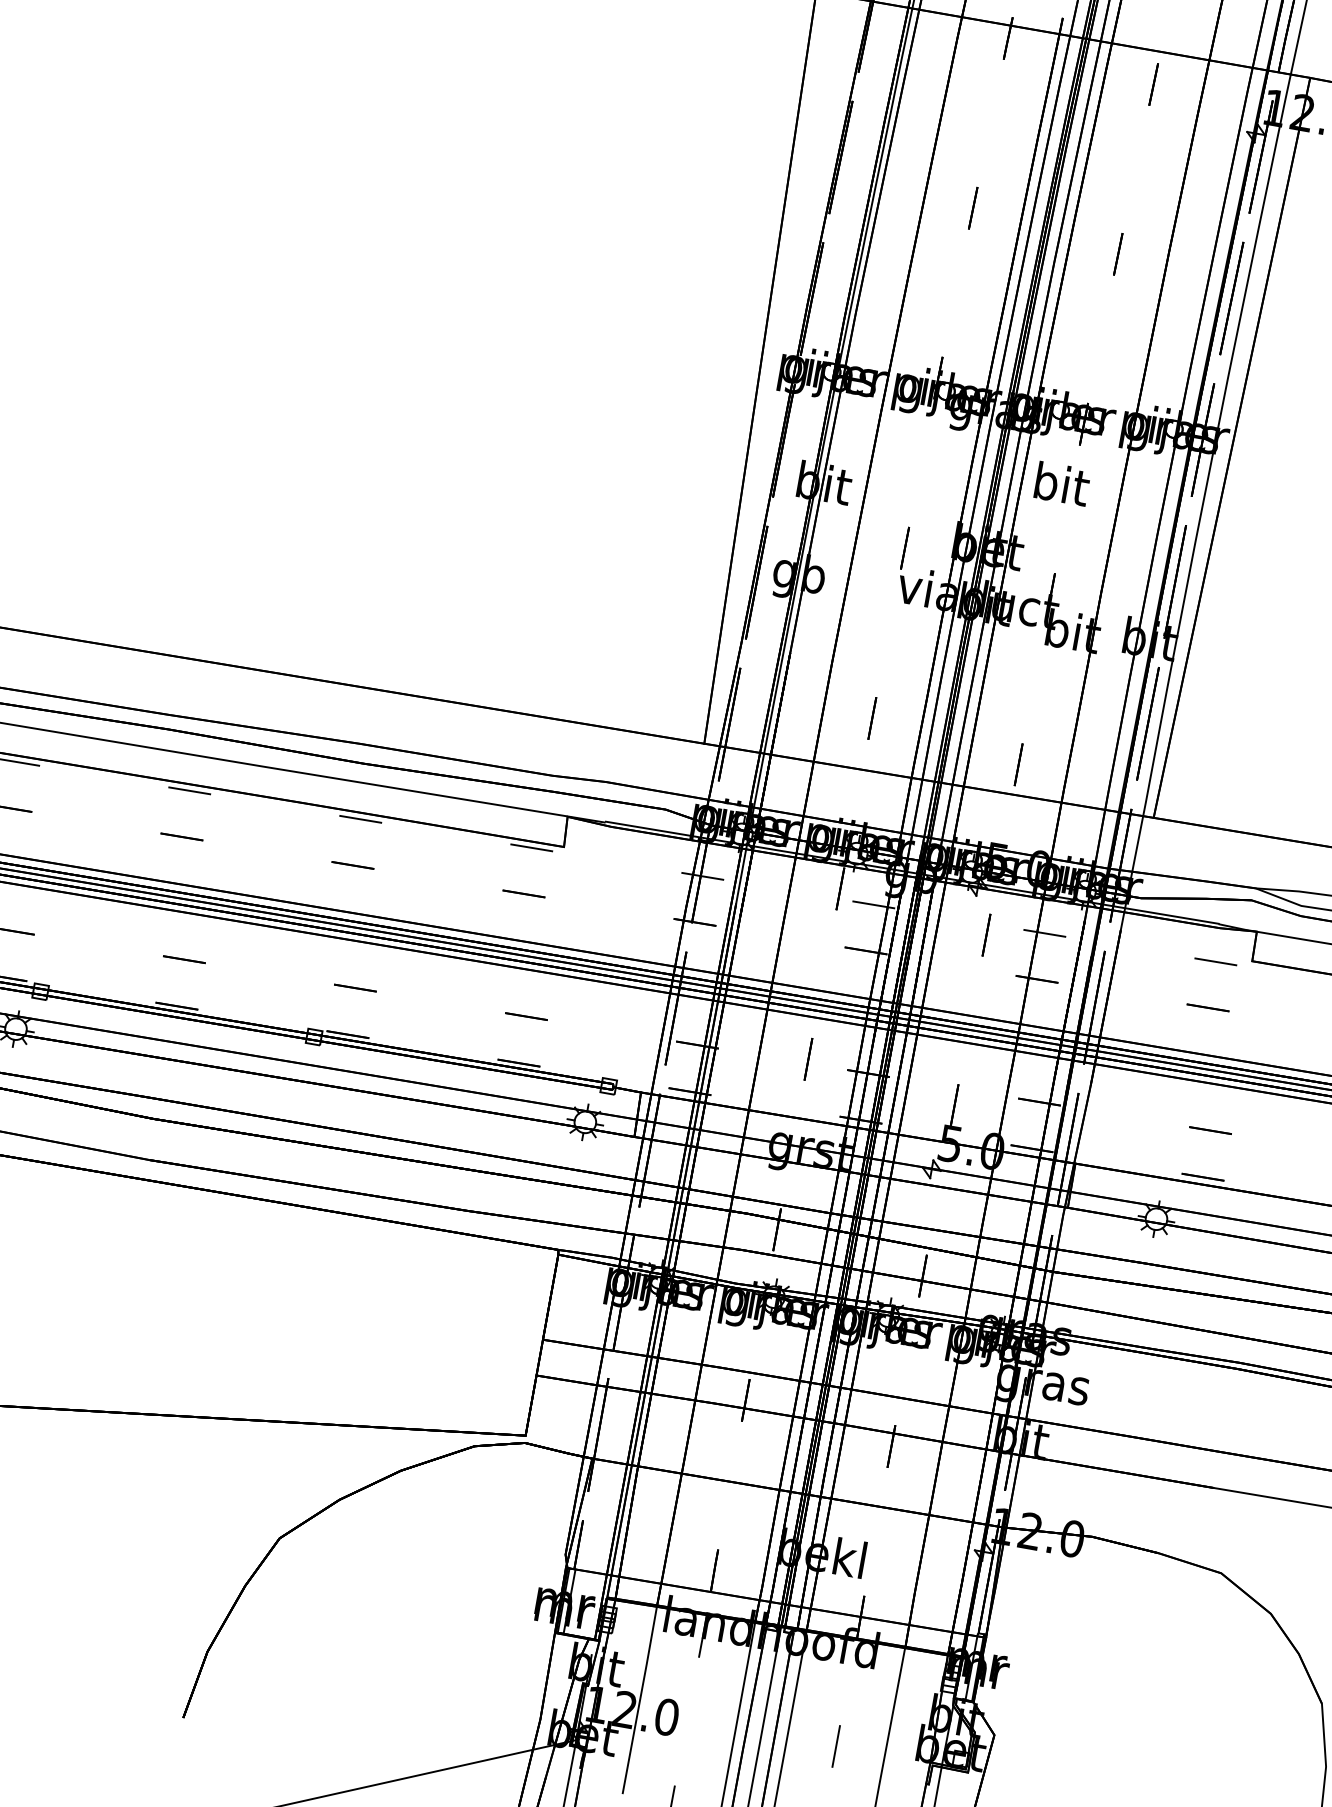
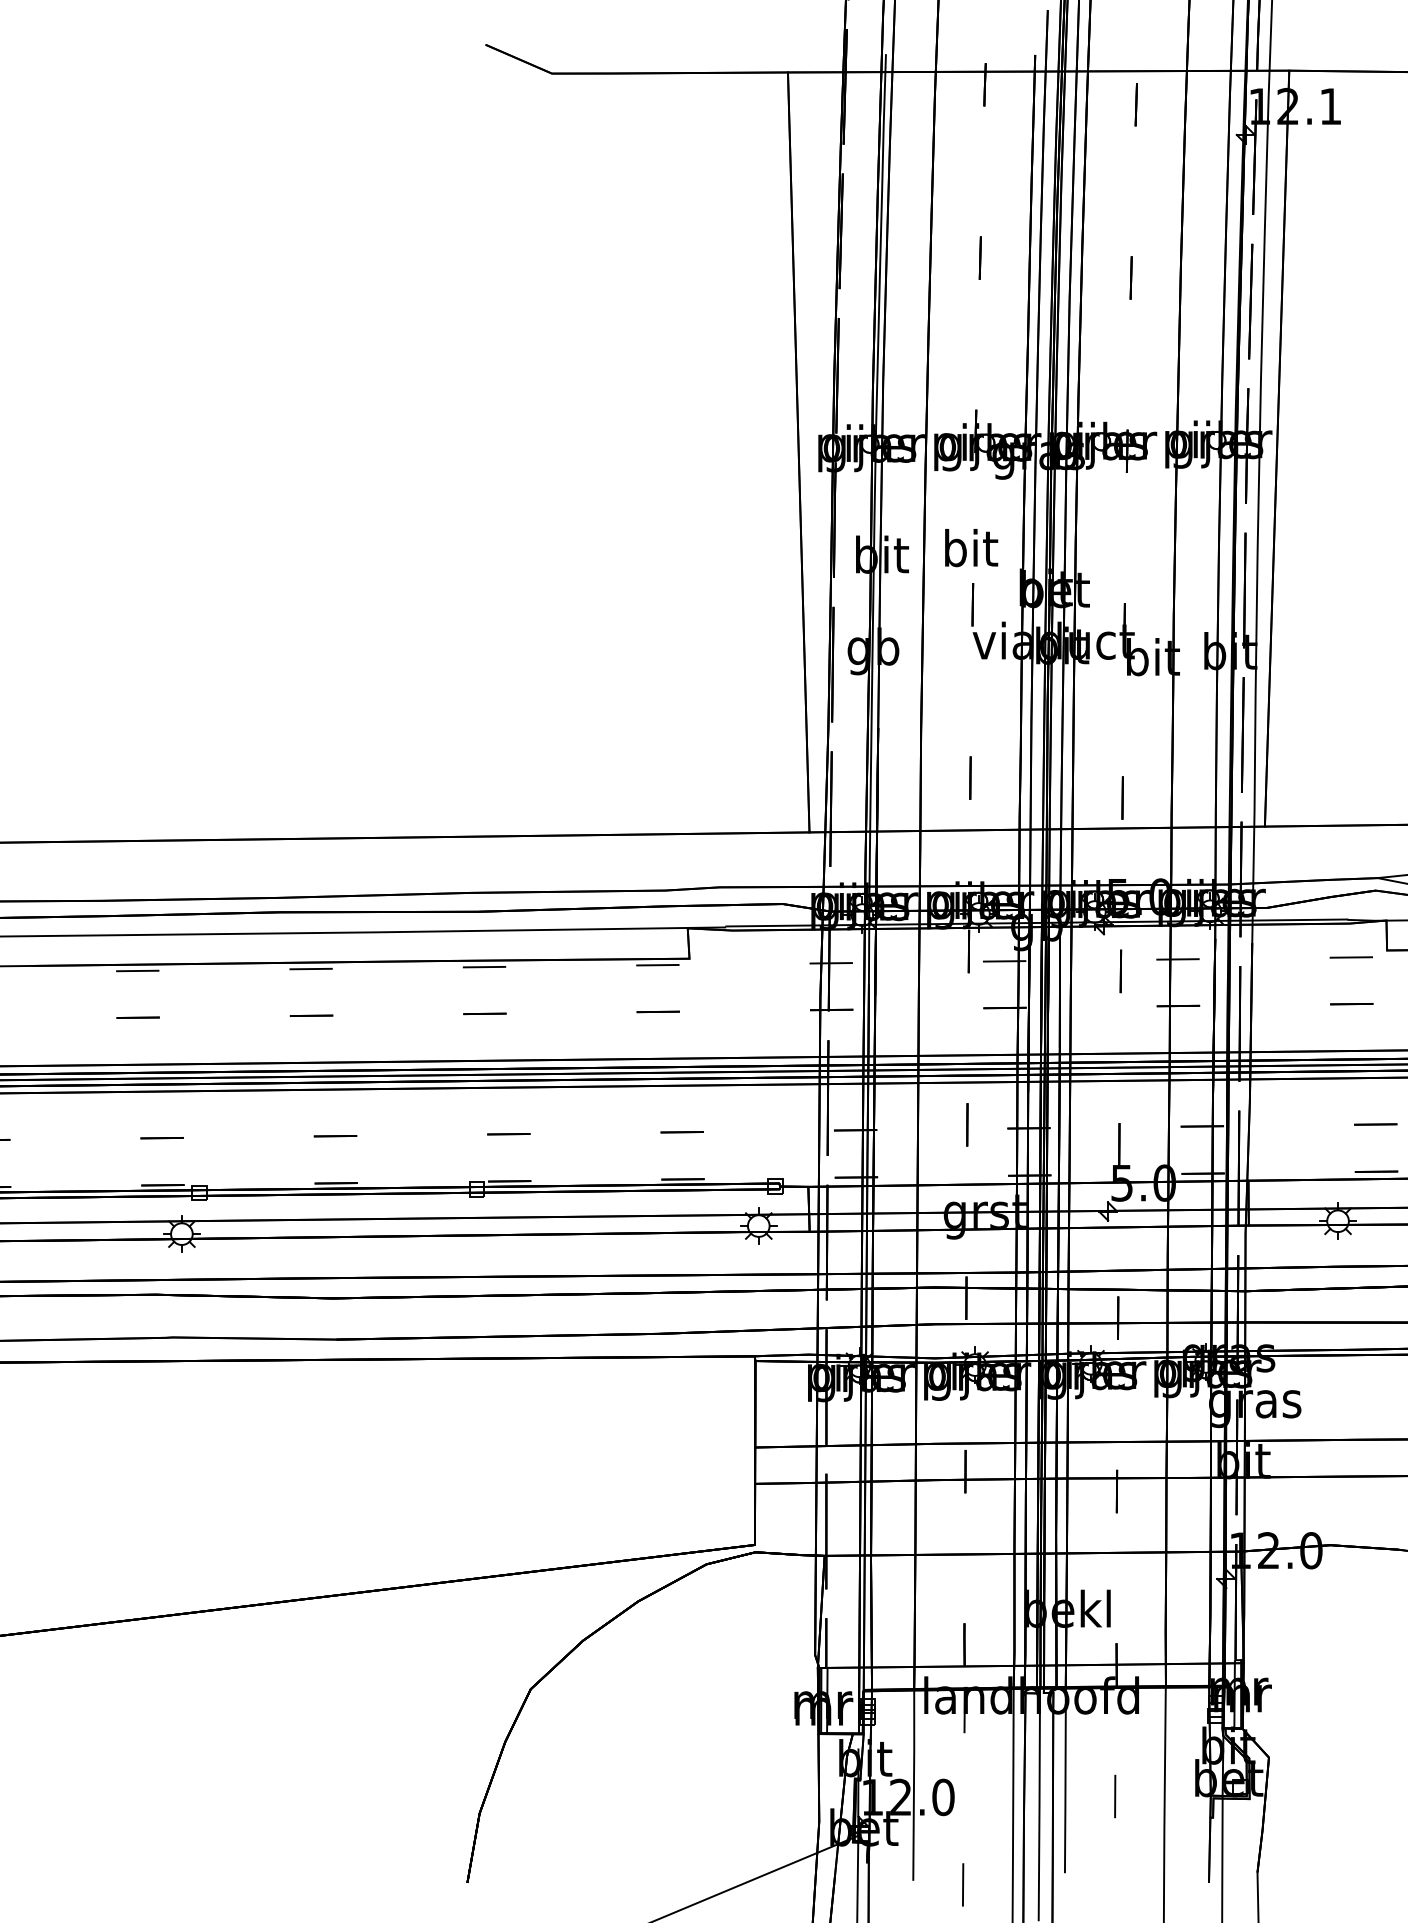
text: (1062, 484) -> (971, 548), moved

